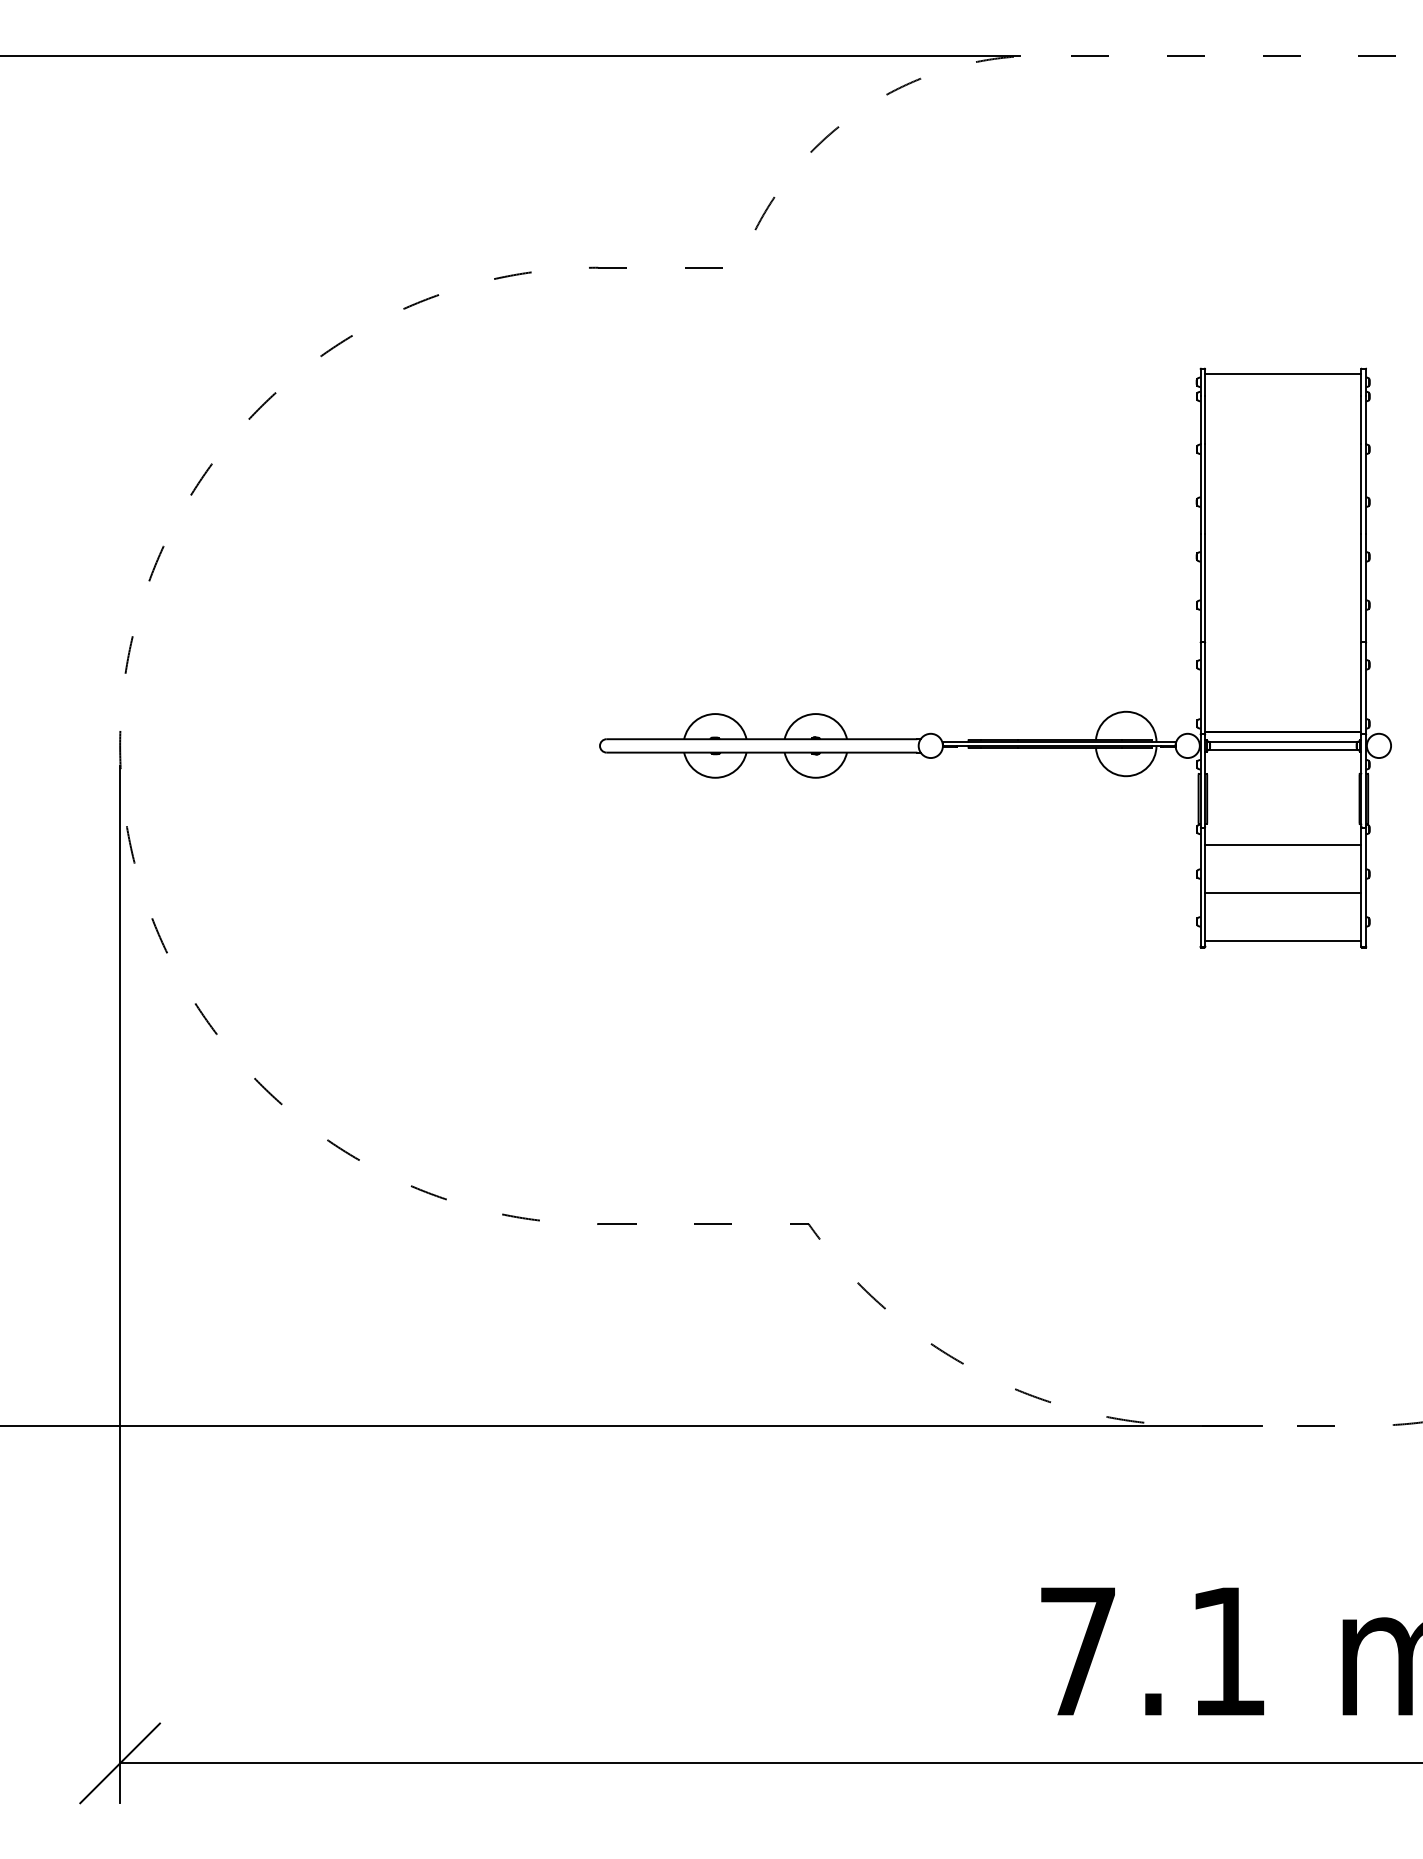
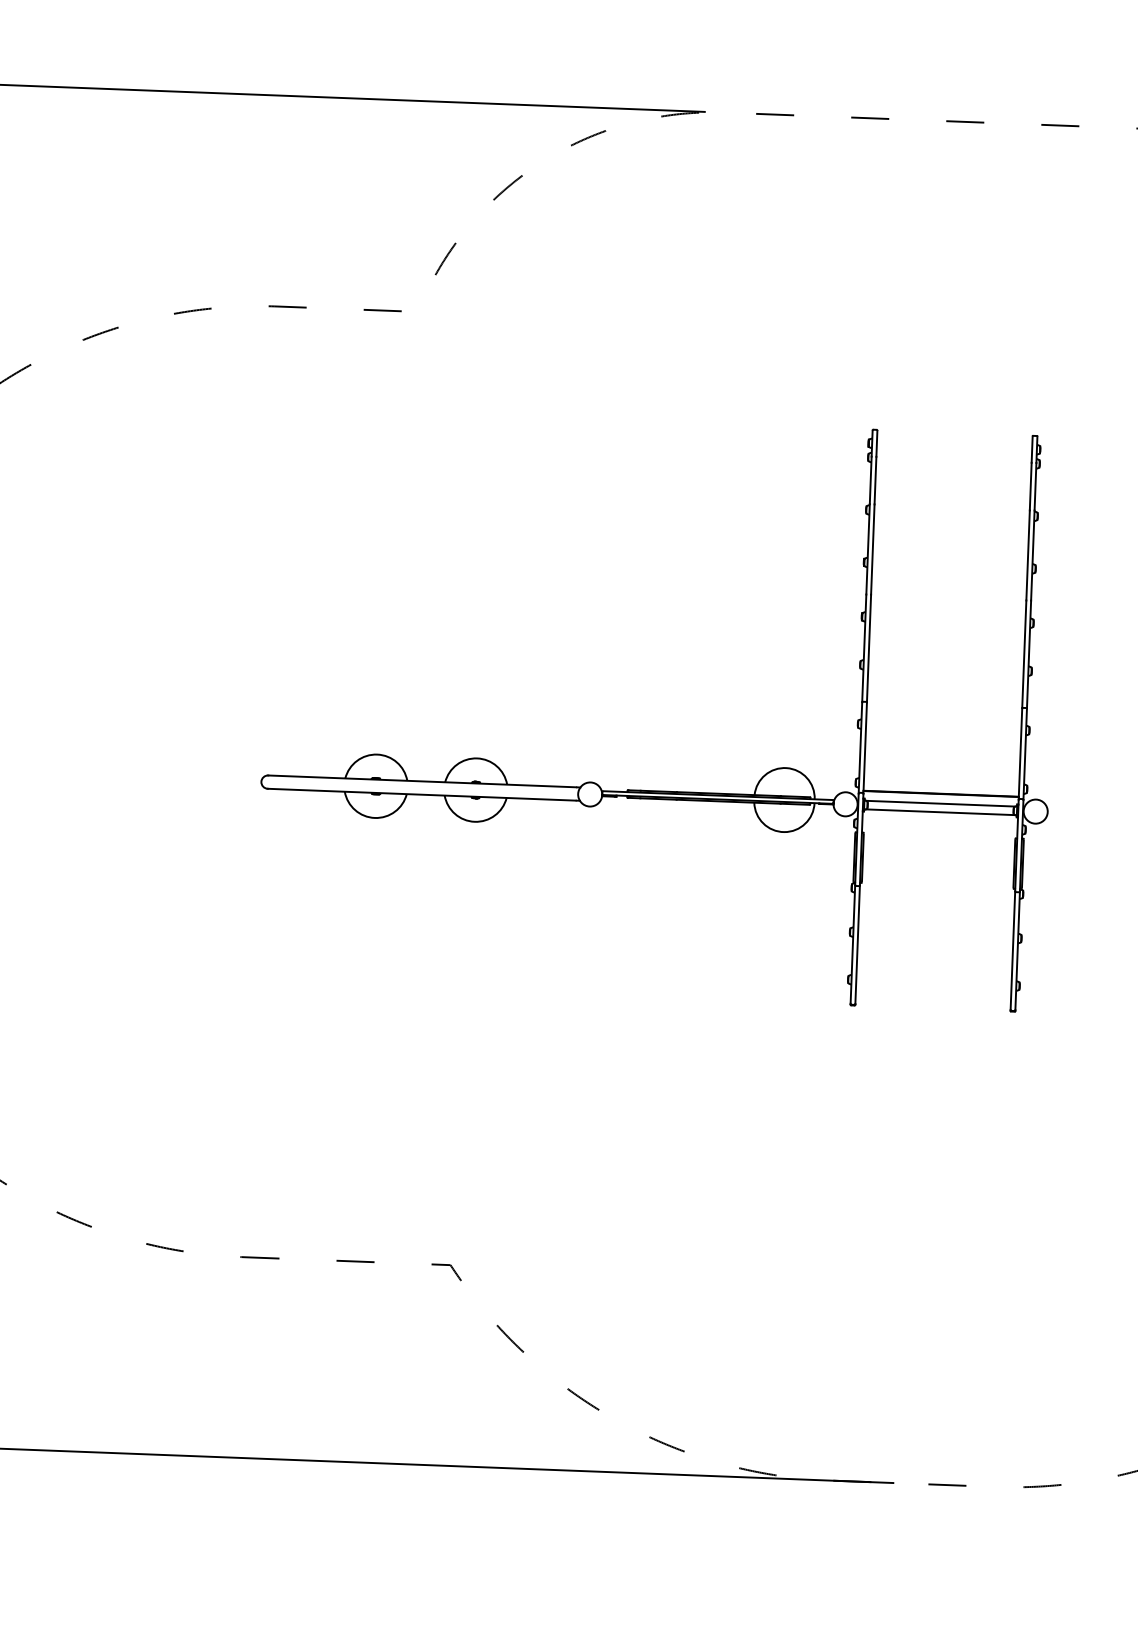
line: (1283, 374) -> (954, 438), removed
line: (1283, 845) -> (936, 906), removed
line: (1283, 893) -> (935, 954), removed
line: (1283, 941) -> (933, 1002), removed

